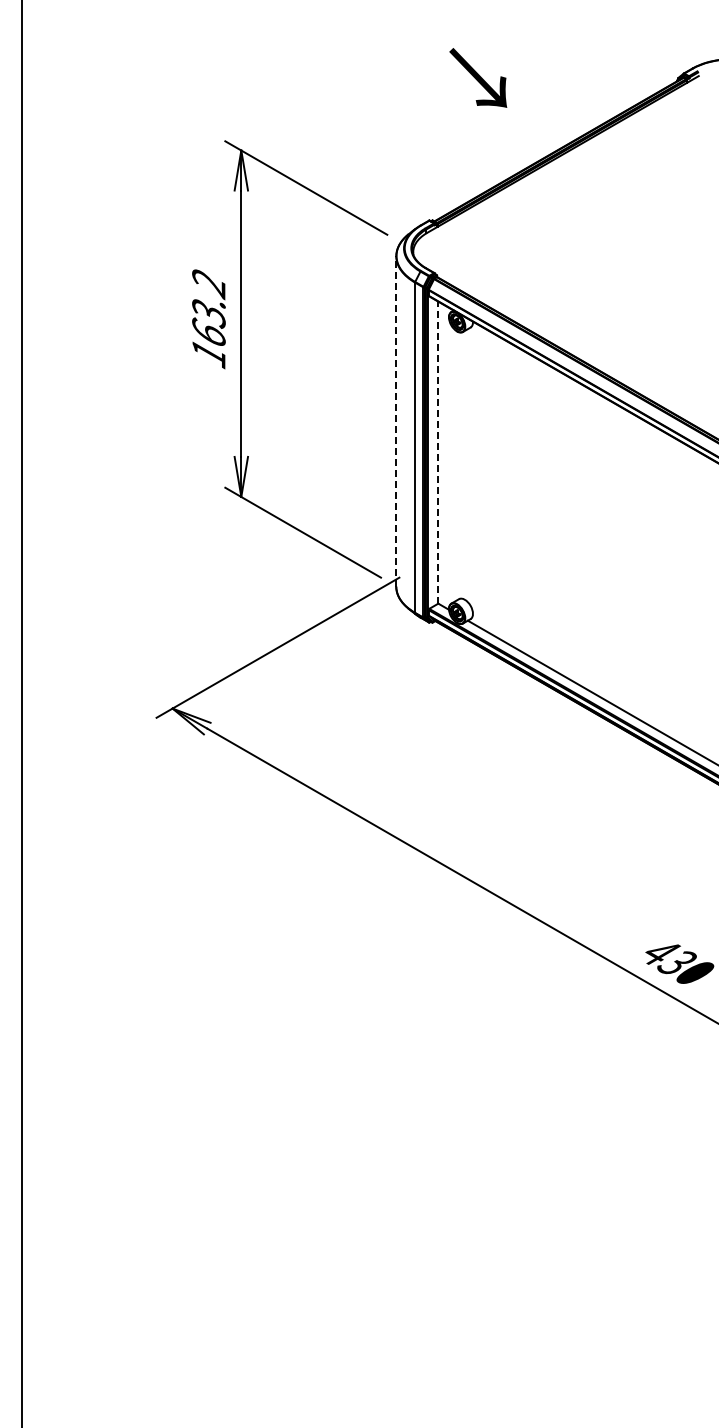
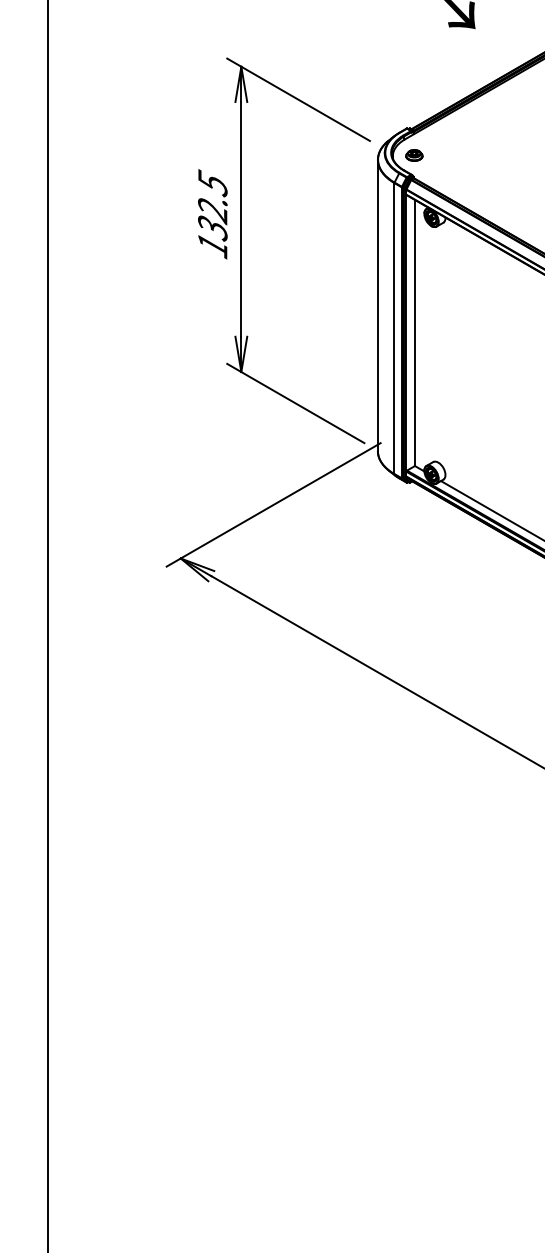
part: (437, 251) -> (414, 155), added
text: (208, 307) -> (212, 205), 163.2 -> 132.5
line: (396, 421) -> (378, 305), dashed -> solid
line: (438, 452) -> (415, 332), dashed -> solid

